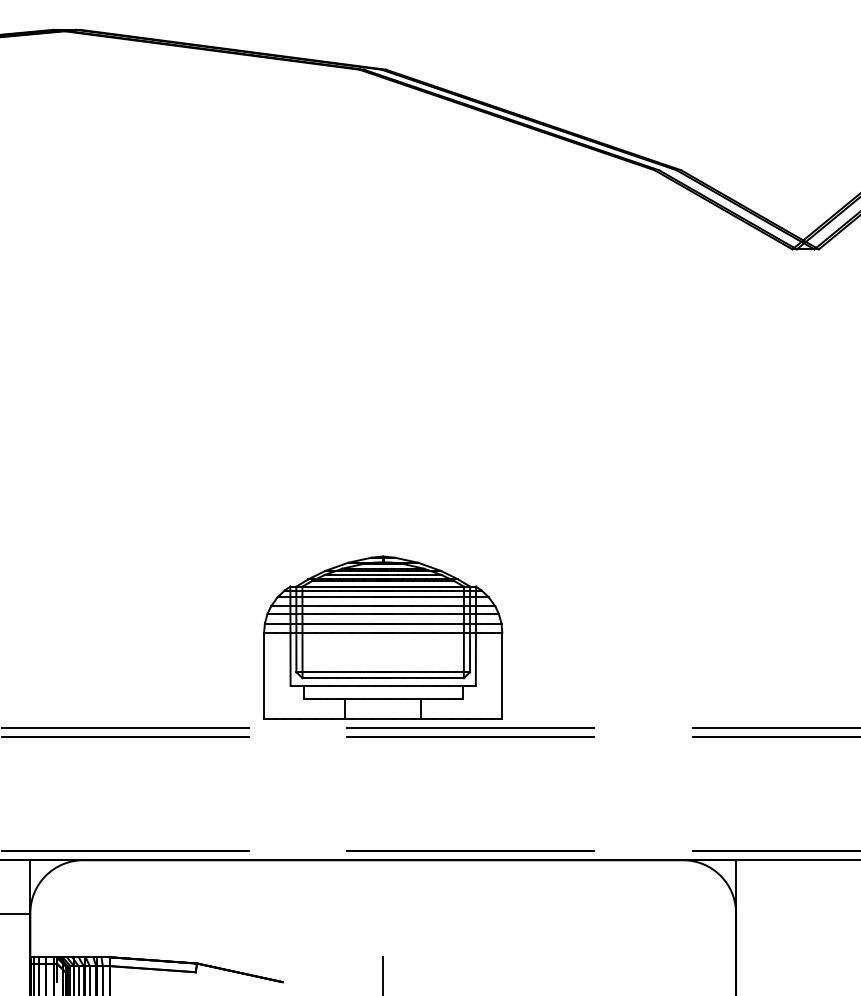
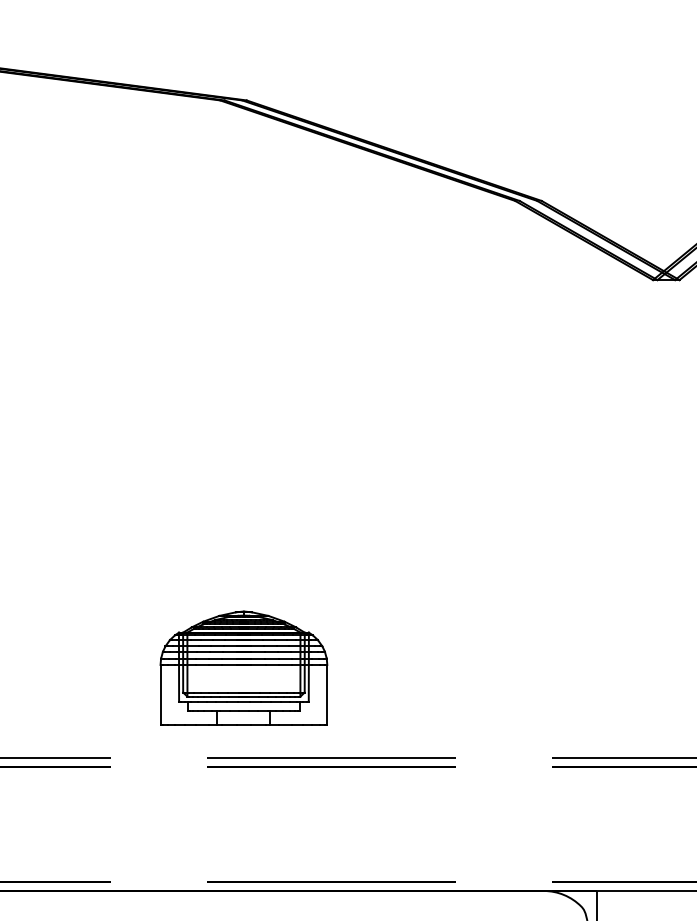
part: (383, 637) -> (244, 668), size x0.7

